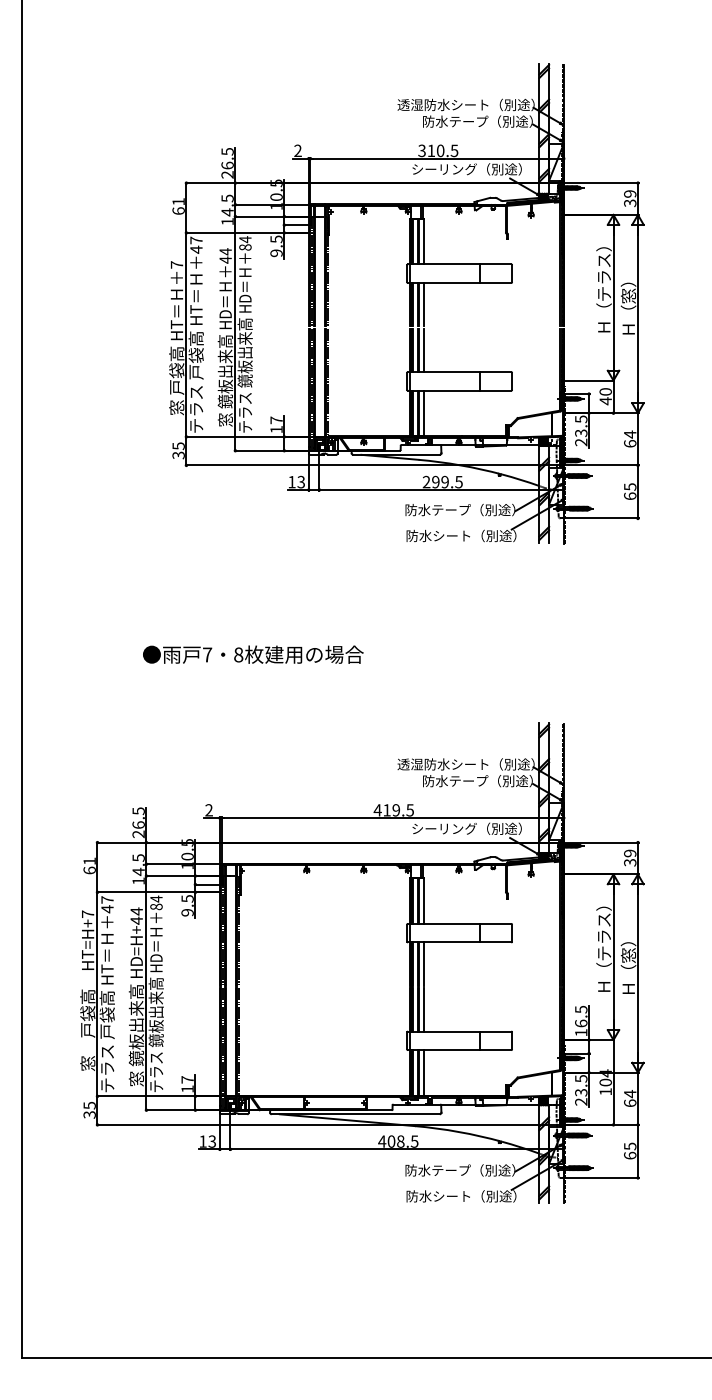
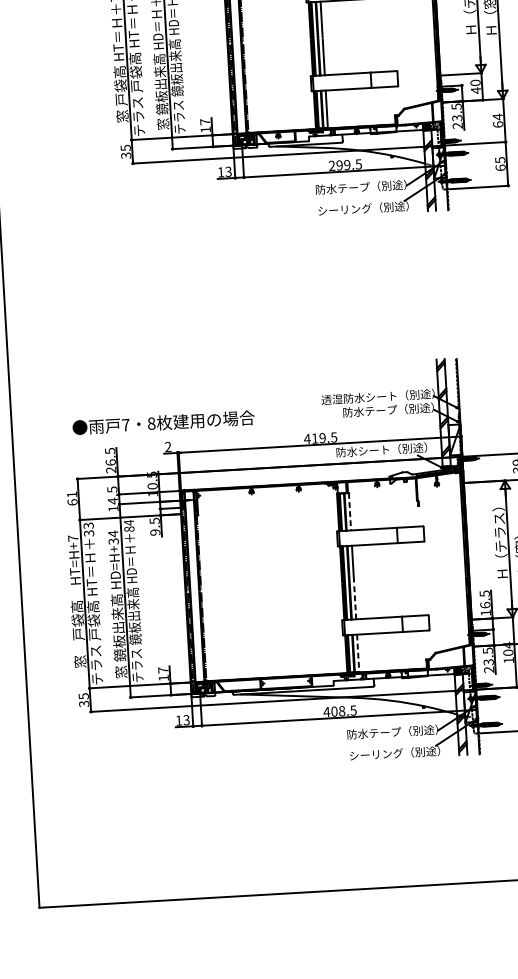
text: (438, 535) -> (344, 209), 防水シート（別途） -> シーリング（別途）
text: (253, 654) -> (163, 422), moved
text: (444, 828) -> (363, 450), シーリング（別途） -> 防水シート（別途）
line: (424, 901) -> (350, 512), solid -> dashed
text: (107, 904) -> (88, 529), 47 -> 33
text: (136, 920) -> (113, 541), HD=H+44 -> HD=H+34
line: (424, 1009) -> (355, 601), solid -> dashed
line: (424, 1072) -> (358, 653), solid -> dashed
text: (438, 1196) -> (375, 754), 防水シート（別途） -> シーリング（別途）

